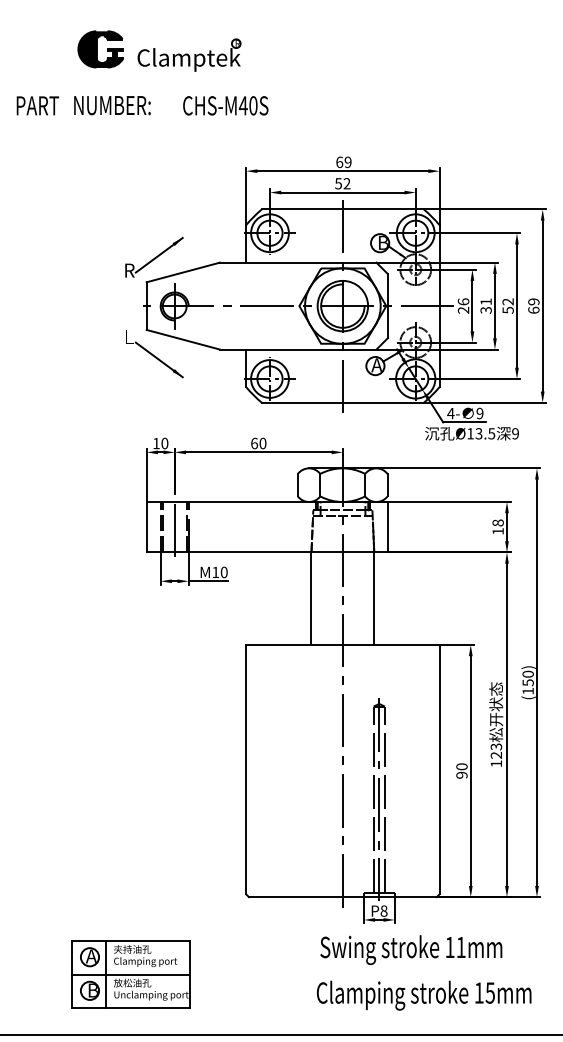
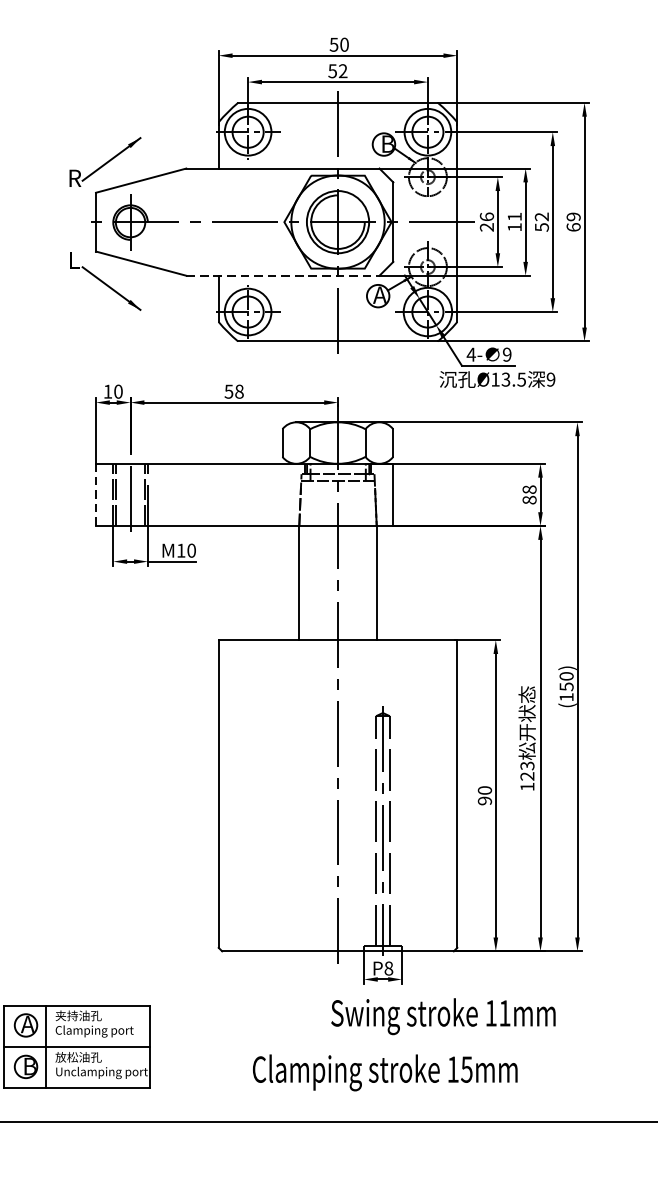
text: (343, 161) -> (338, 43), 69 -> 50
text: (485, 310) -> (513, 227), 31 -> 11
line: (298, 349) -> (283, 275), solid -> dashed
text: (258, 443) -> (233, 391), 60 -> 58
line: (146, 526) -> (95, 494), solid -> dashed
text: (497, 531) -> (528, 500), 18 -> 88
text: (411, 950) -> (443, 1017), moved
text: (424, 995) -> (385, 1072), moved

